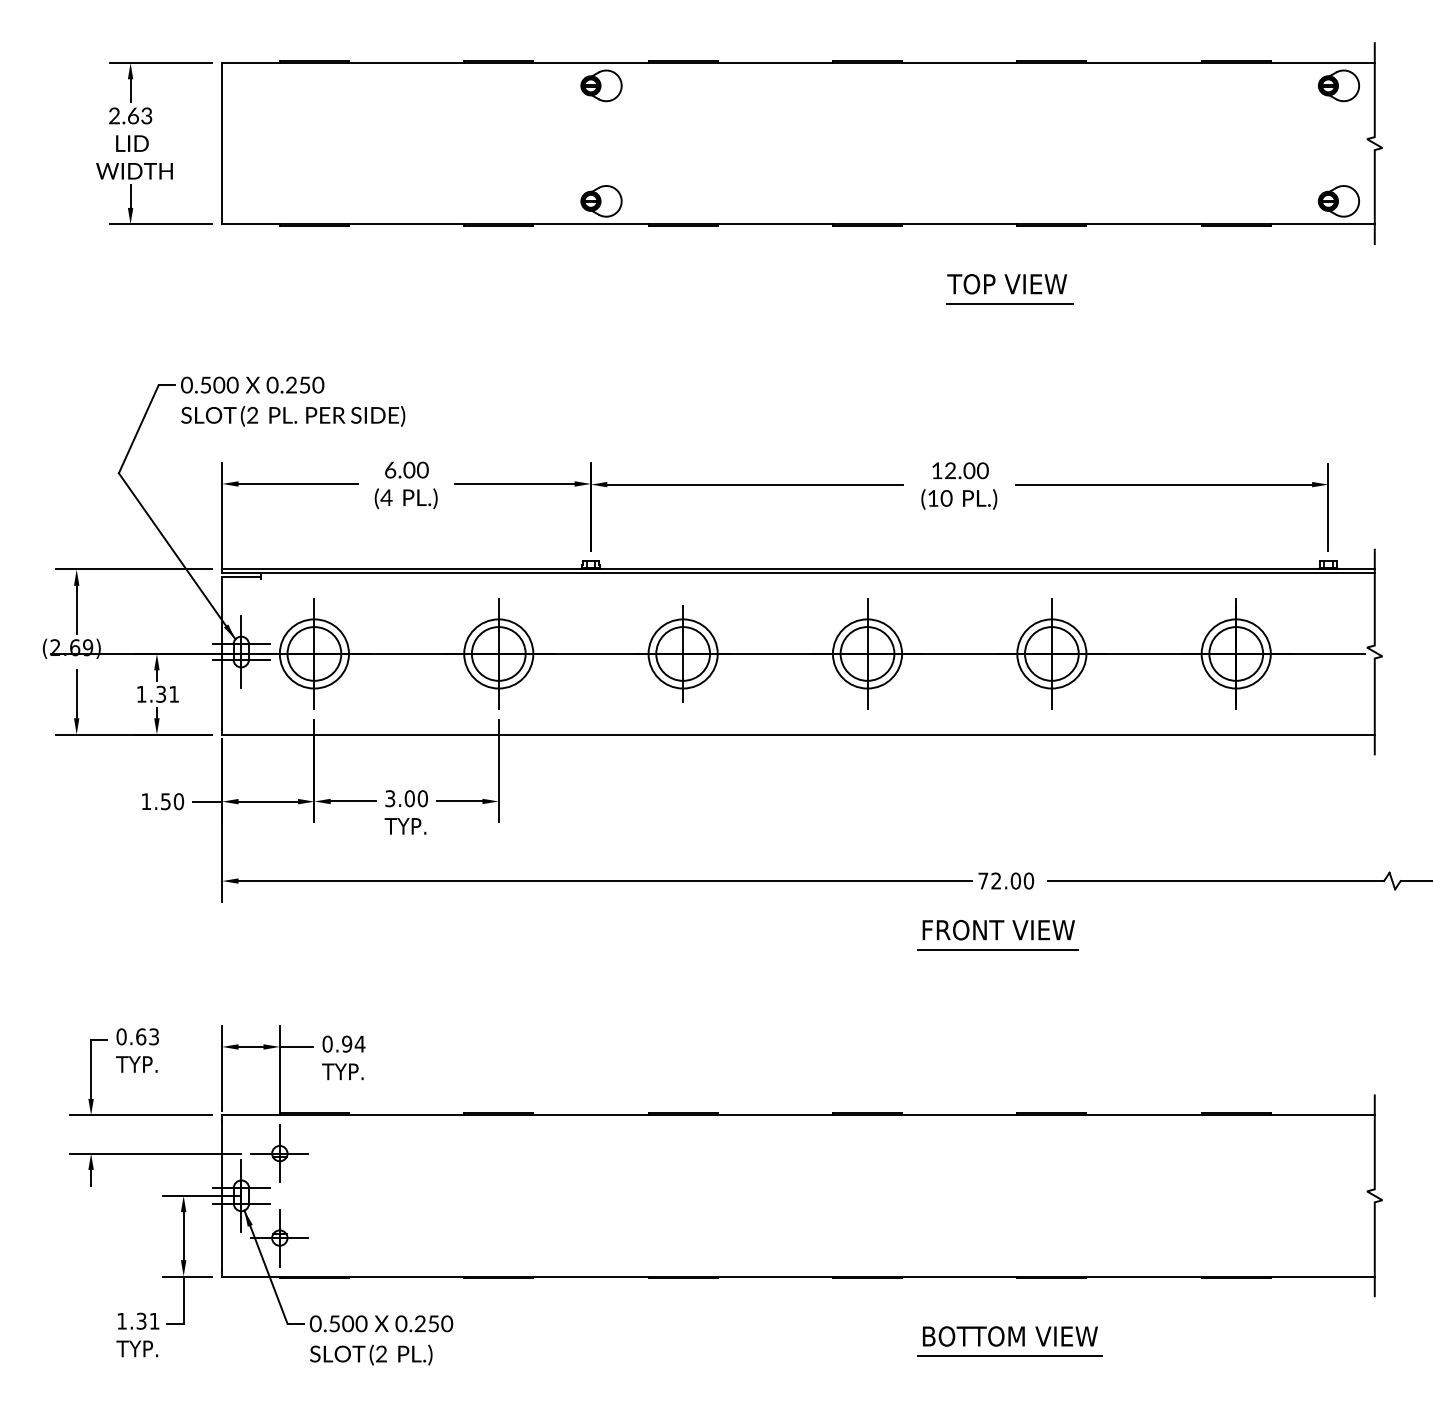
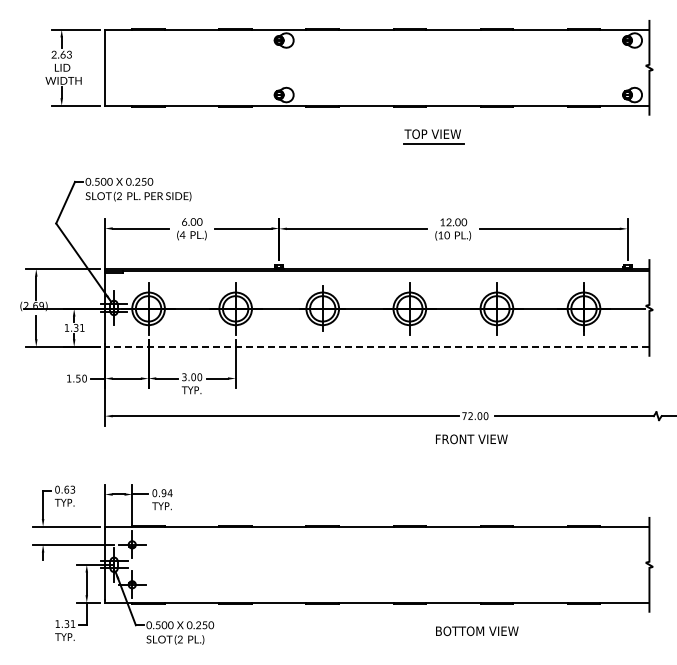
part: (1008, 289) -> (433, 136), moved
line: (796, 733) -> (376, 346), solid -> dashed
line: (998, 949) -> (471, 448), removed
line: (1008, 1356) -> (476, 640), removed

